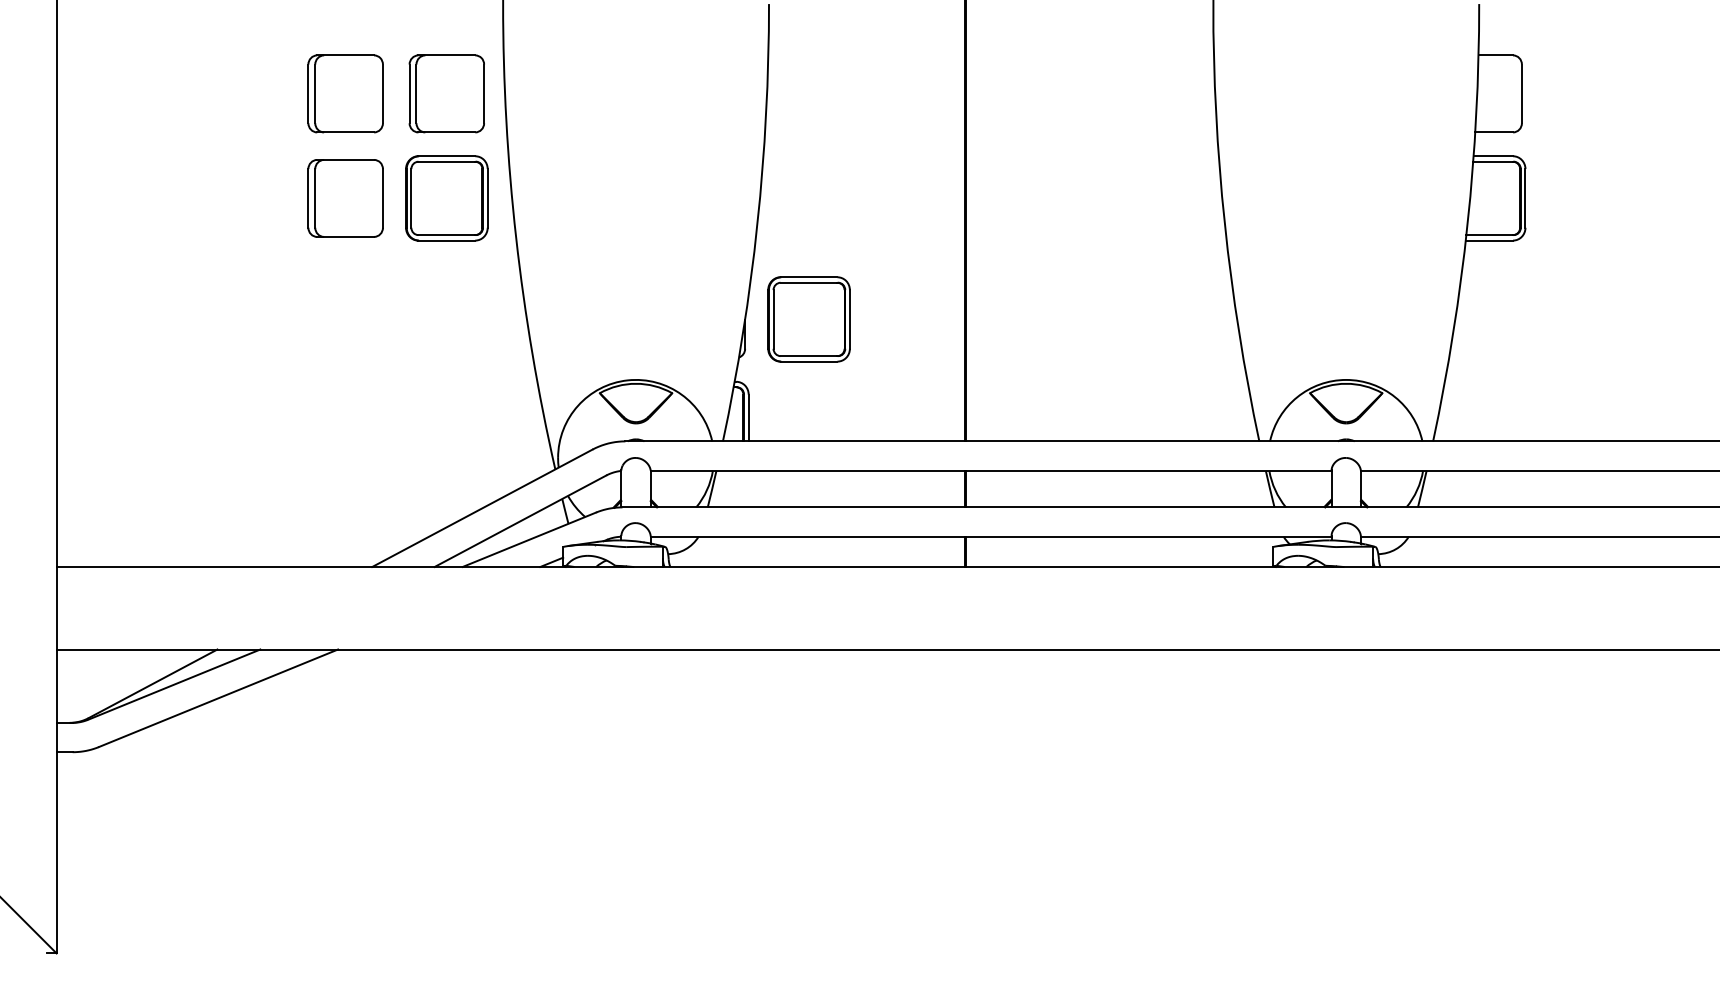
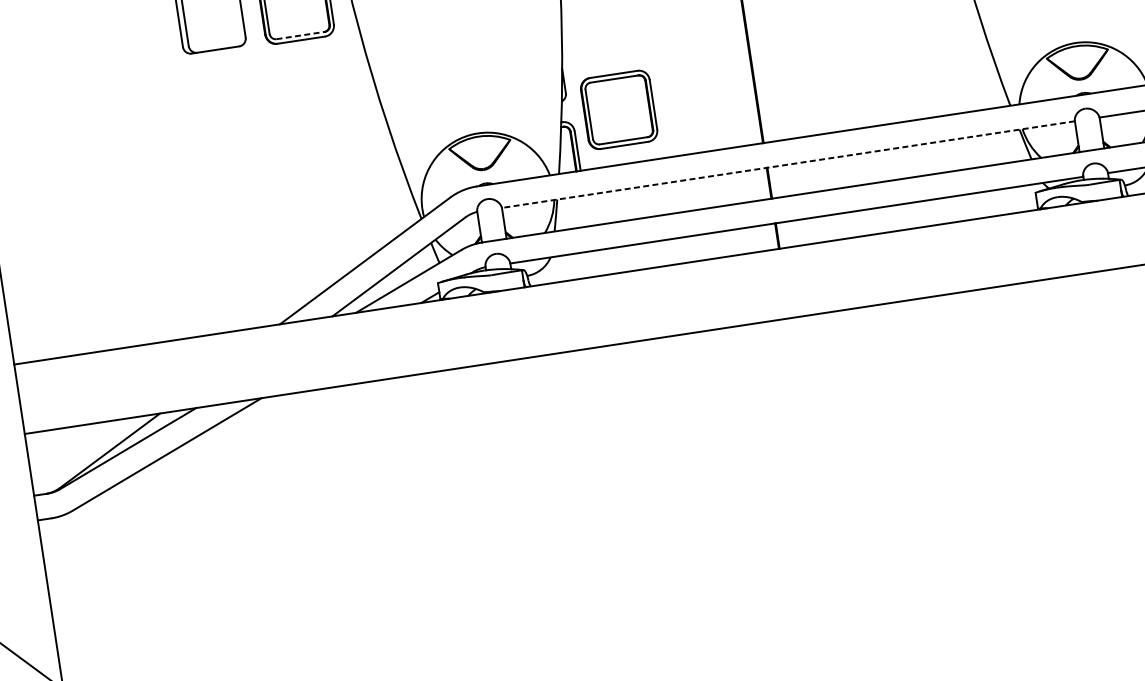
line: (447, 235) -> (301, 35), solid -> dashed
part: (808, 319) -> (618, 110), moved
line: (990, 470) -> (787, 164), solid -> dashed

